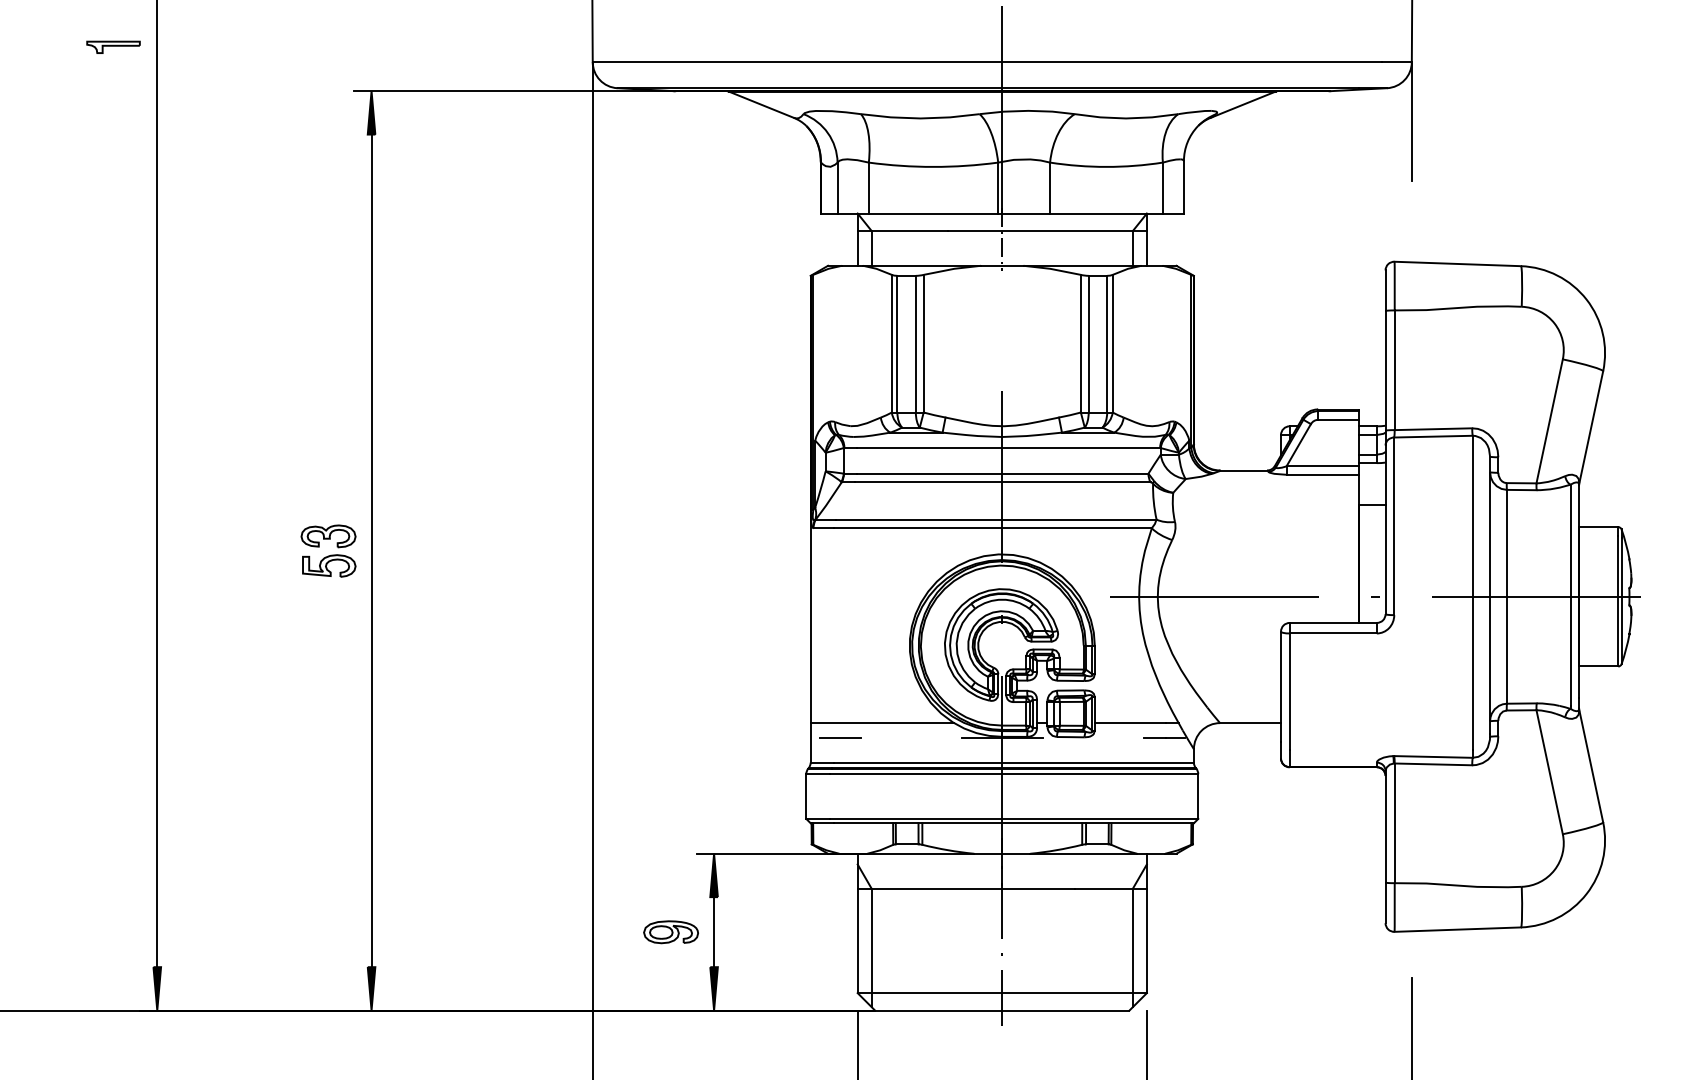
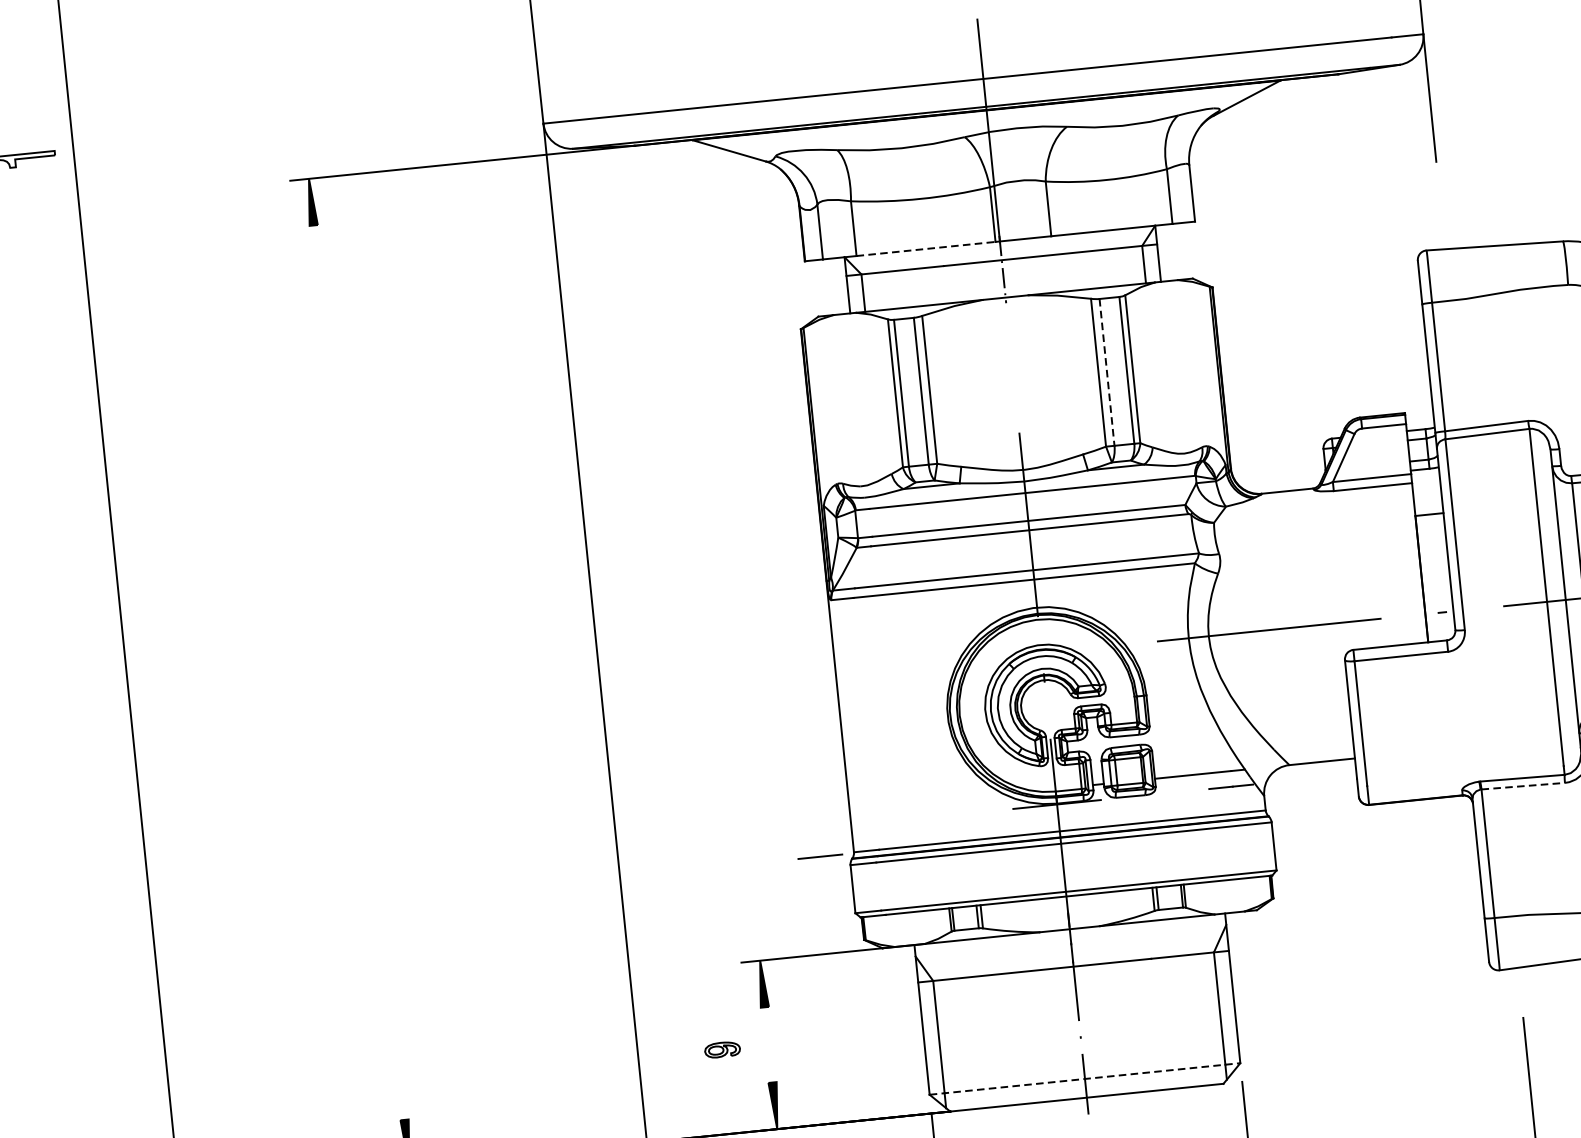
line: (933, 213) -> (926, 248), solid -> dashed
line: (1088, 344) -> (1106, 372), solid -> dashed
part: (328, 550) -> (312, 676), removed
line: (371, 550) -> (359, 672), removed
line: (881, 723) -> (925, 802), removed
line: (840, 737) -> (820, 856), moved
line: (1433, 764) -> (1523, 786), solid -> dashed
part: (670, 932) -> (721, 1050), size x0.6
line: (714, 932) -> (769, 1045), removed
line: (1002, 993) -> (1085, 1079), solid -> dashed

